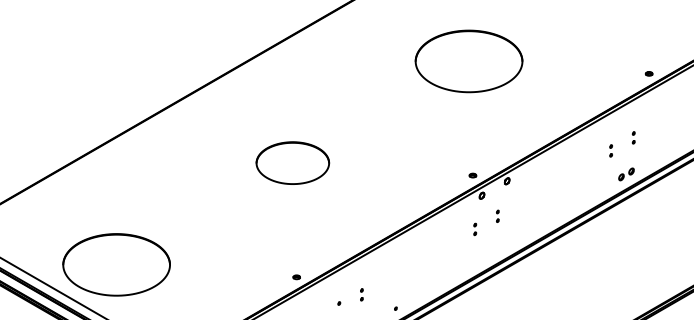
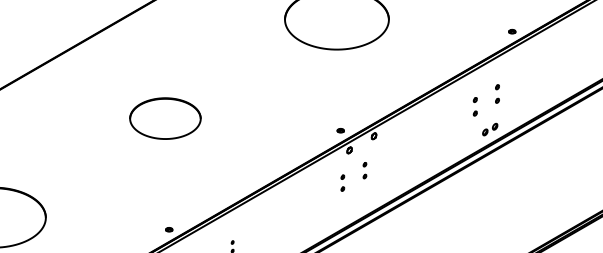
part: (633, 137) -> (497, 93), size x1.6
part: (610, 150) -> (474, 106), size x1.6
part: (497, 215) -> (364, 169), size x1.4
part: (475, 229) -> (343, 183), size x1.4

